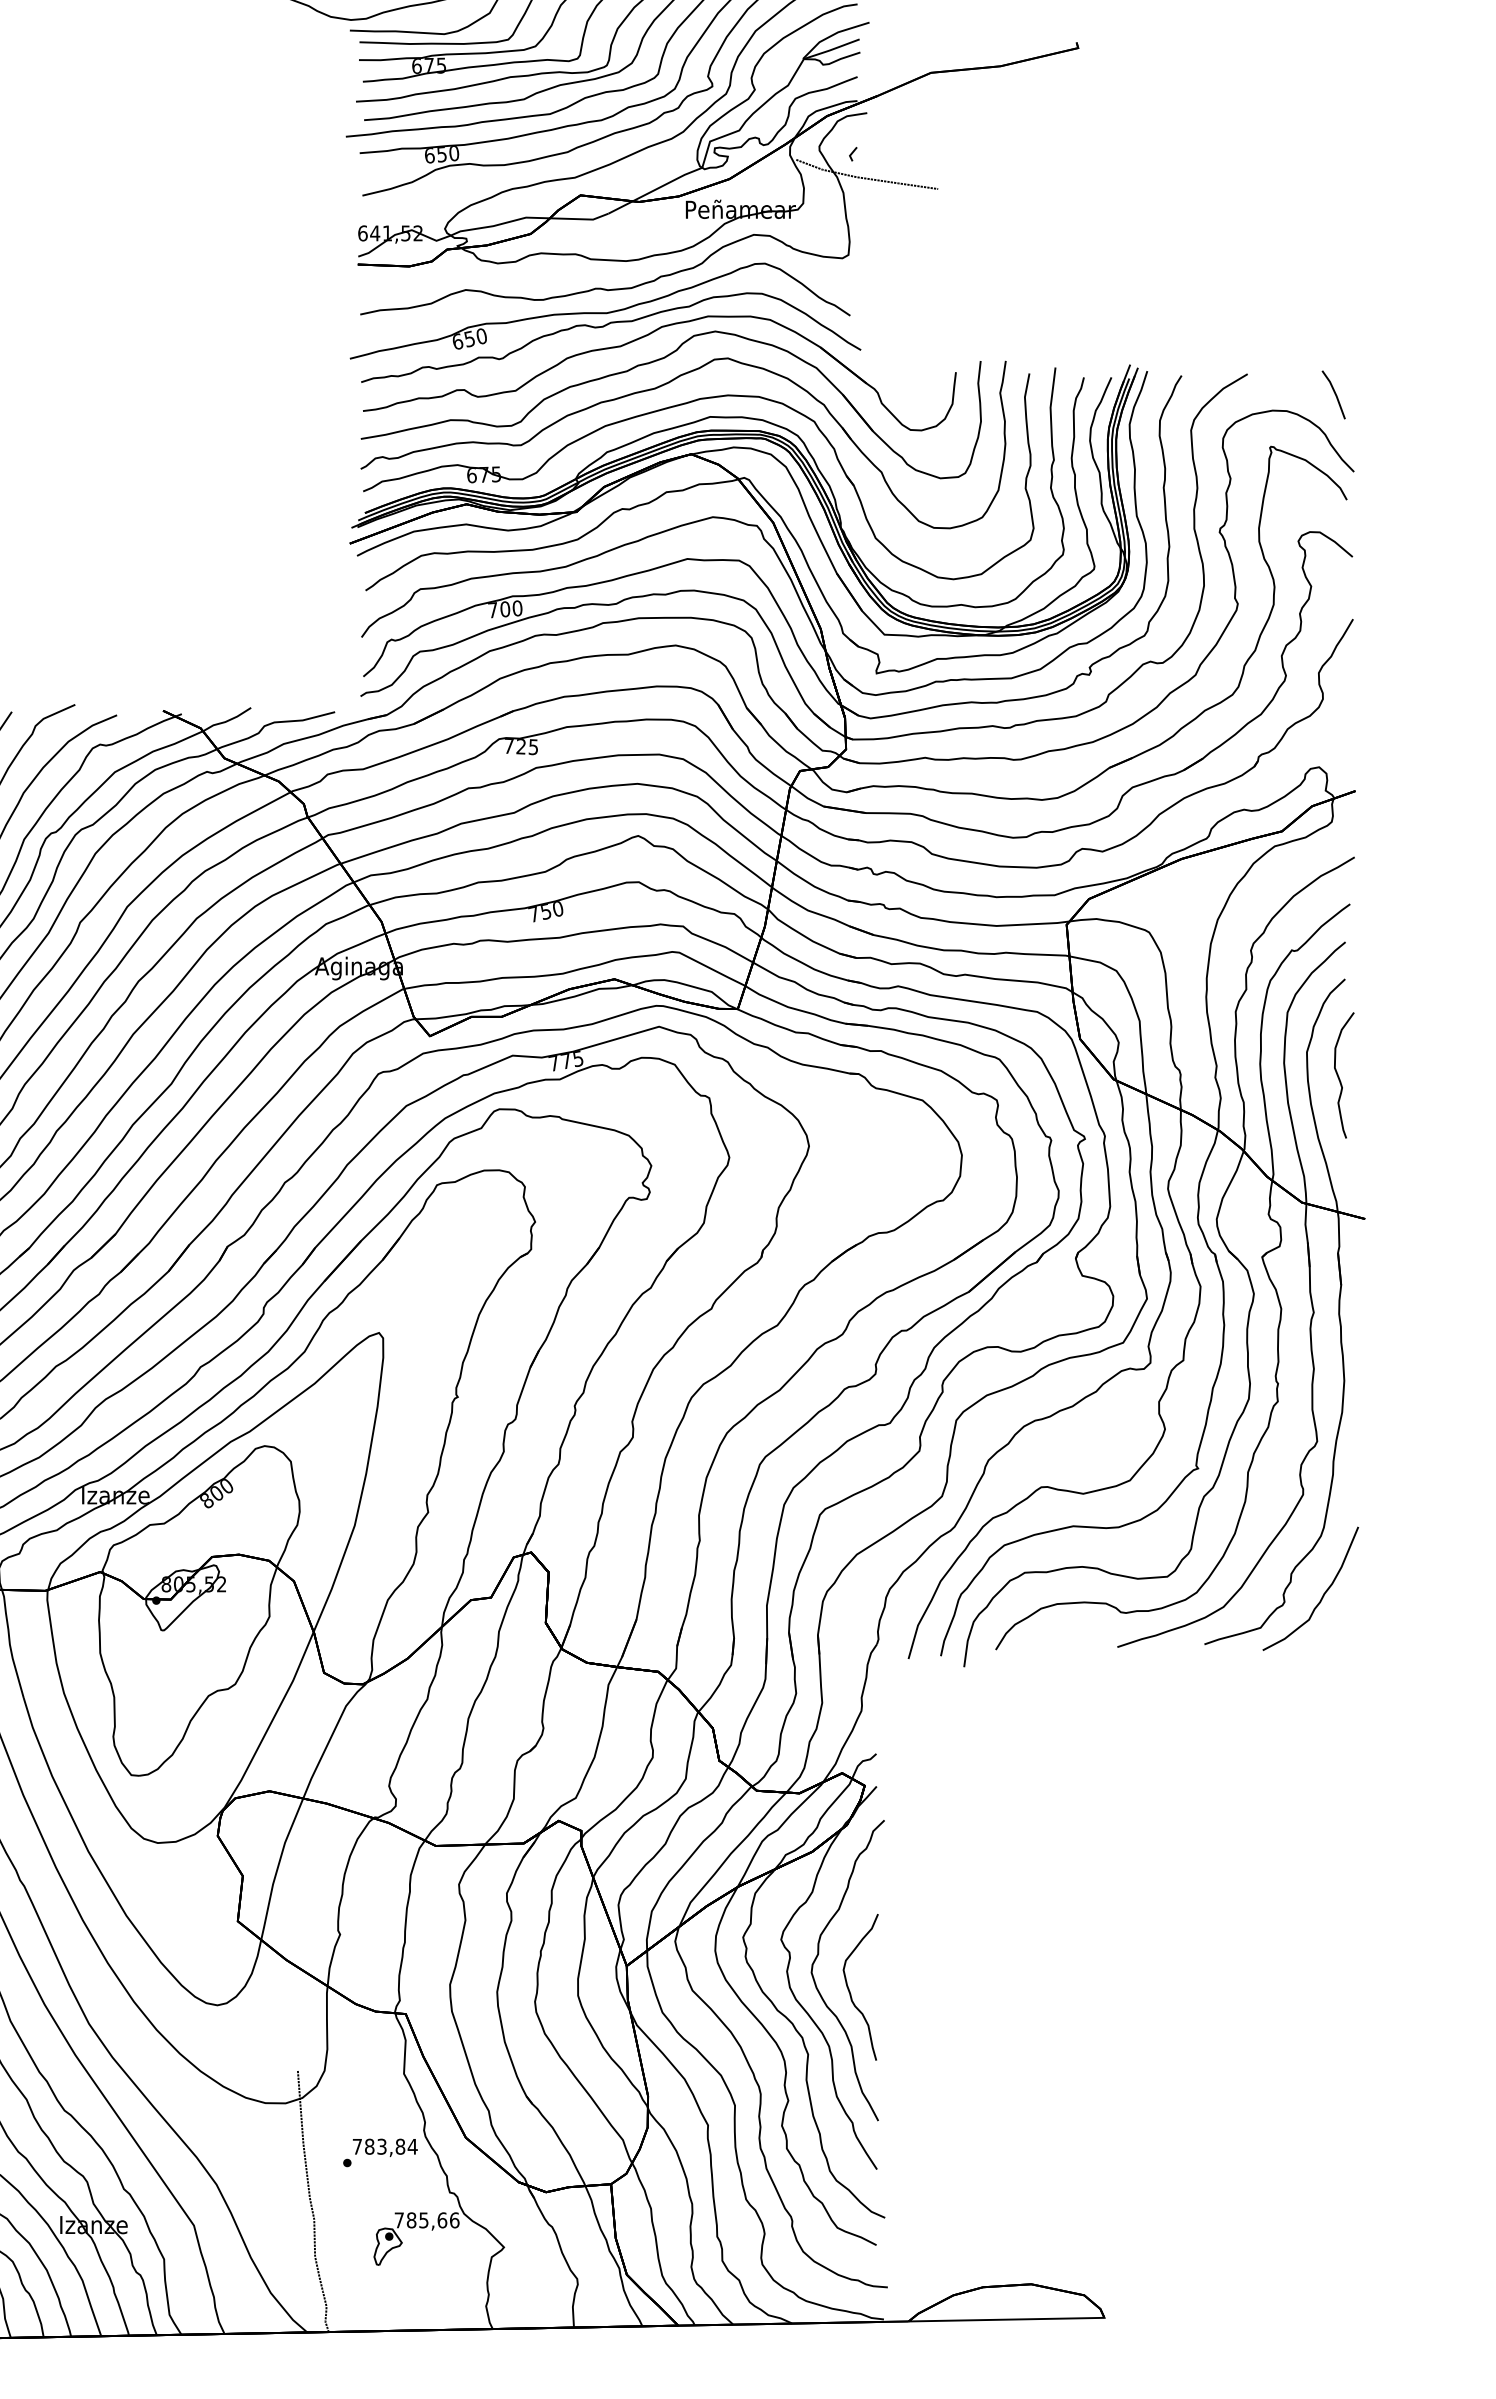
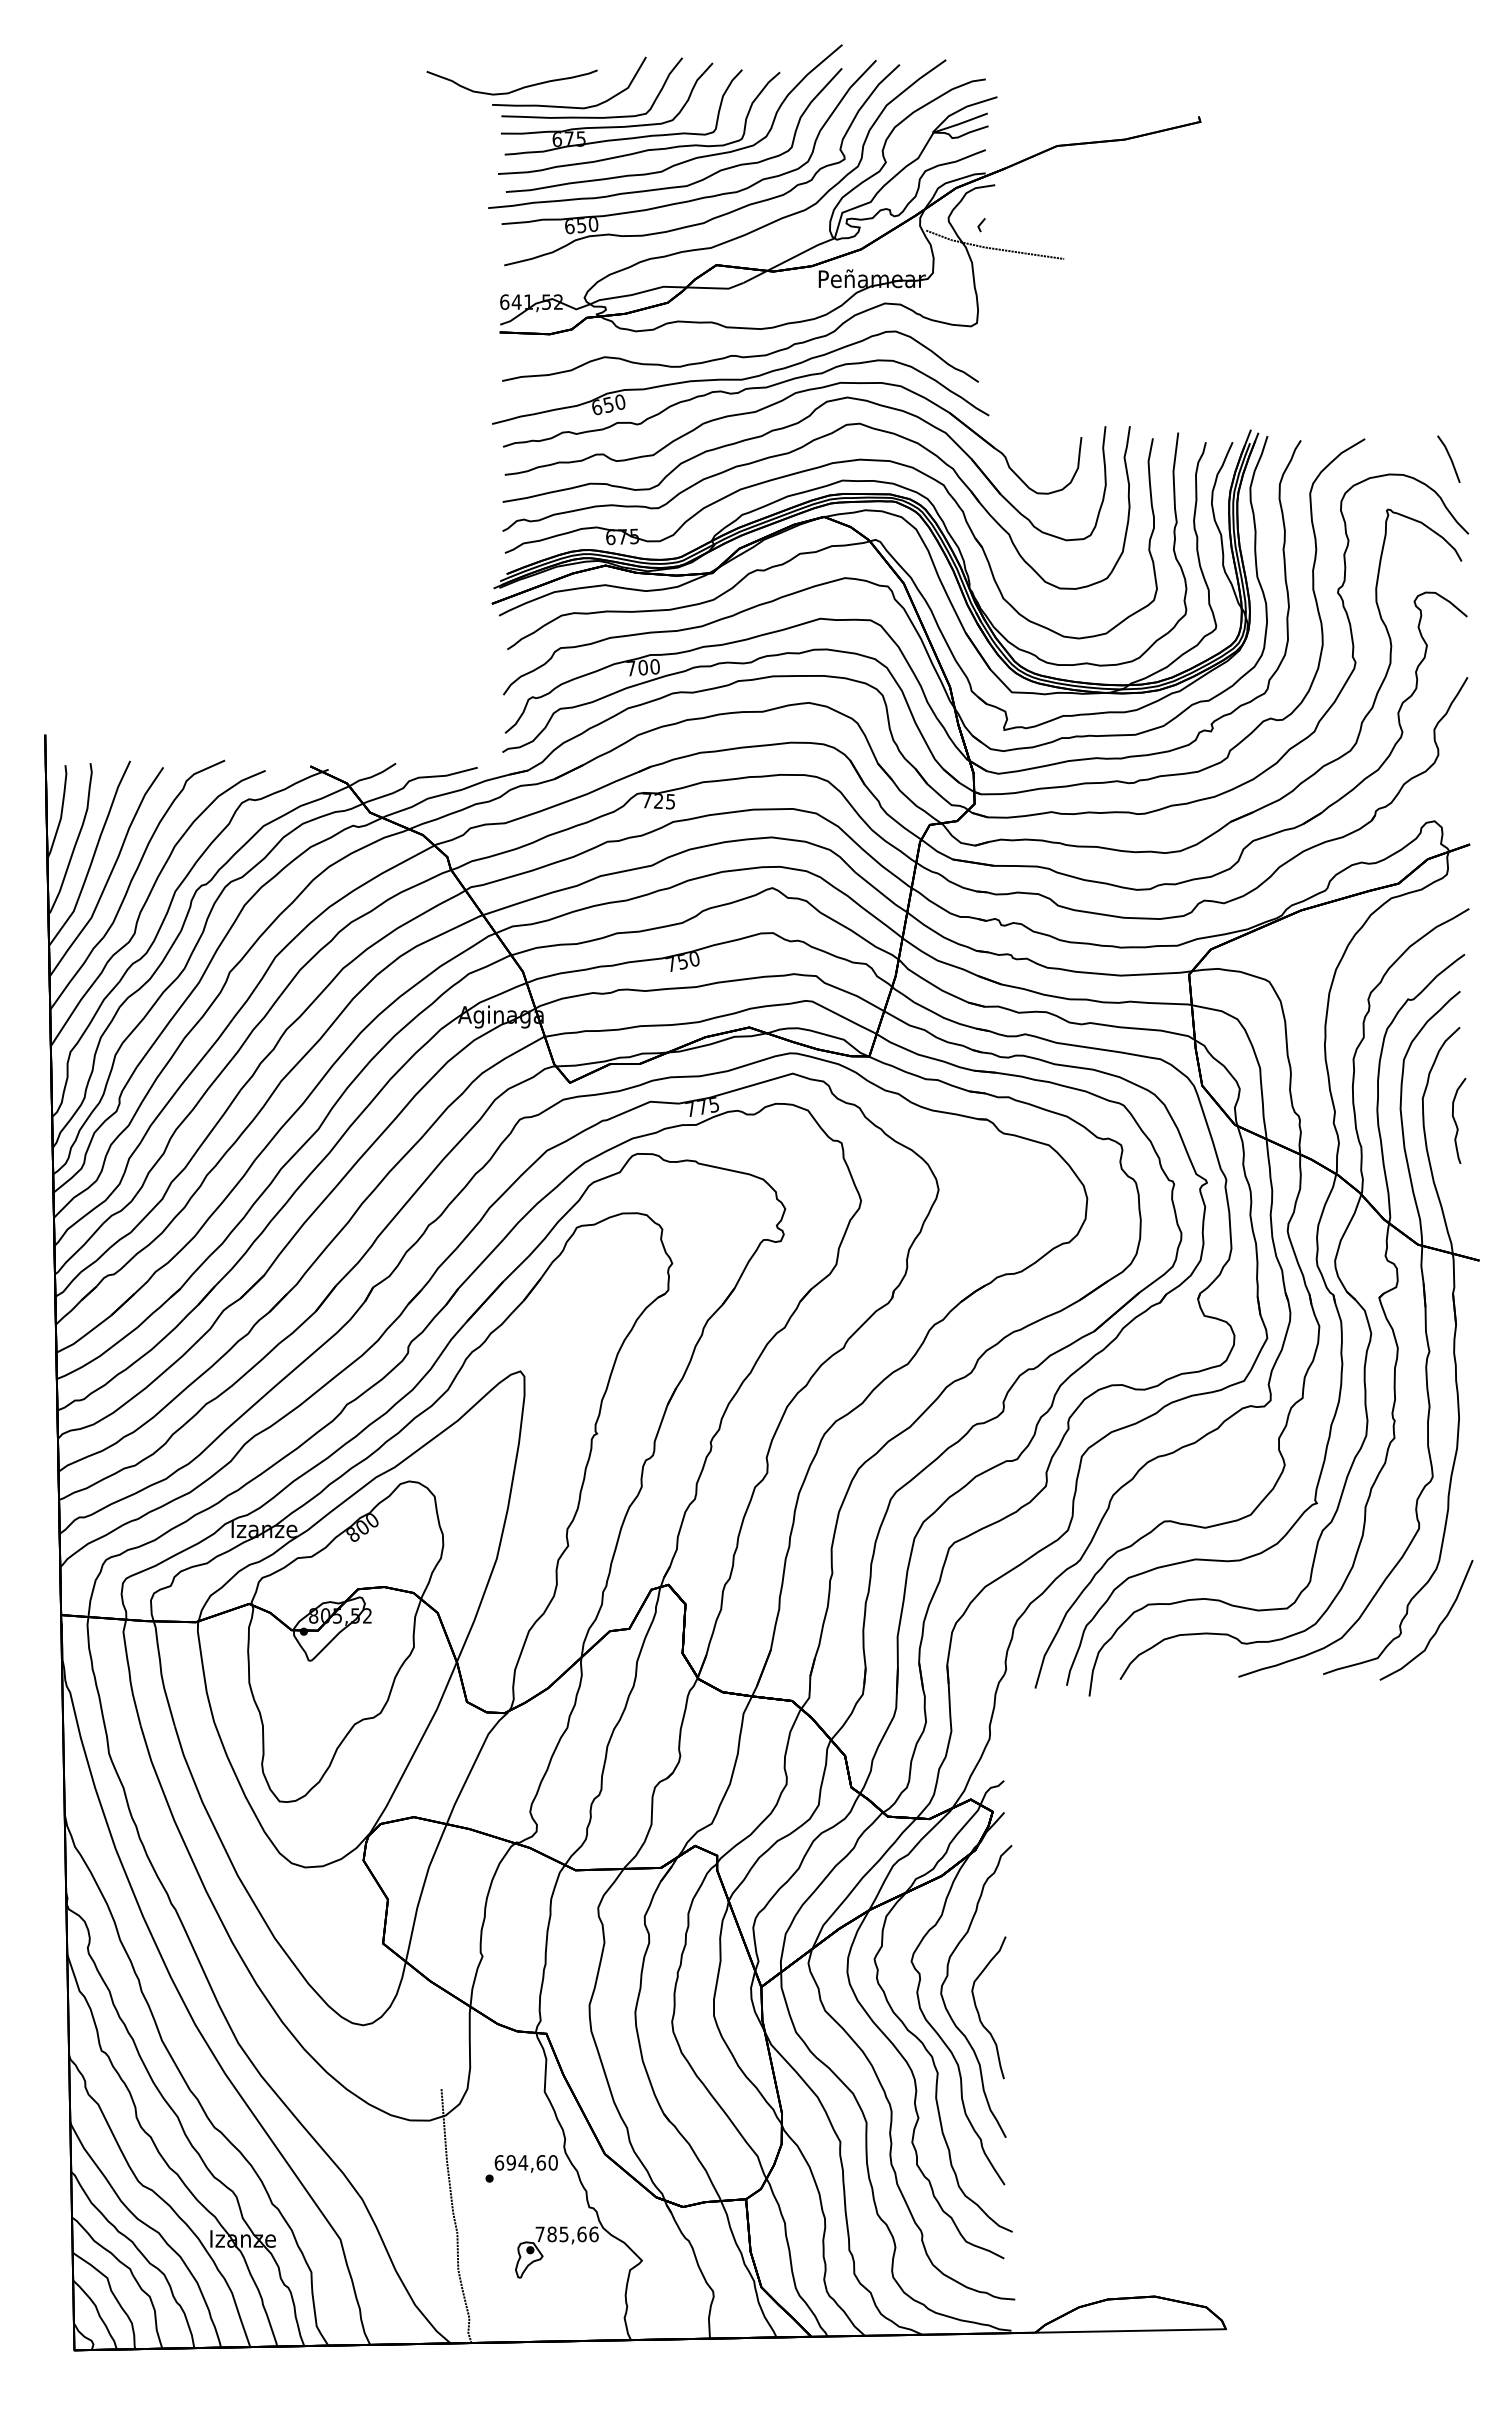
part: (1344, 1074) -> (1459, 1120), size x0.7
text: (385, 2146) -> (526, 2162), 783,84 -> 694,60

